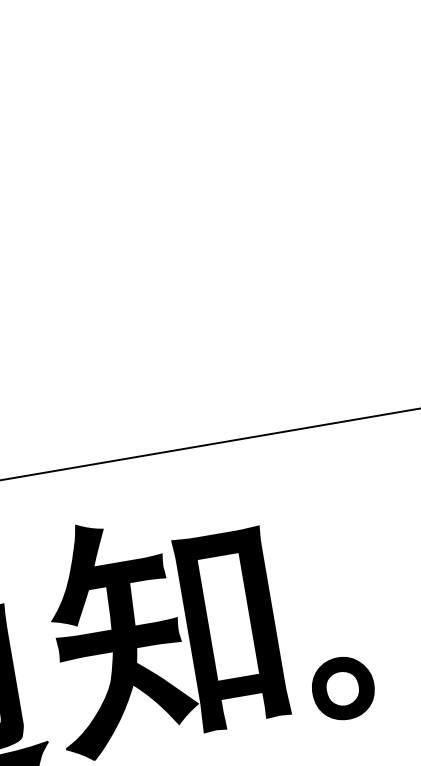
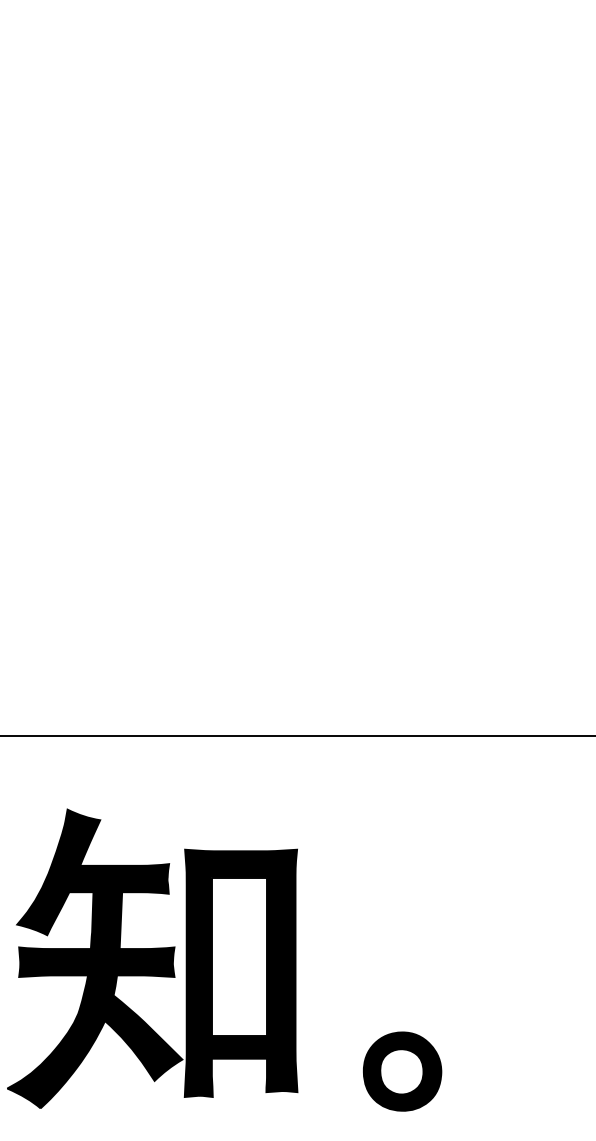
part: (343, 688) -> (402, 1071), moved

